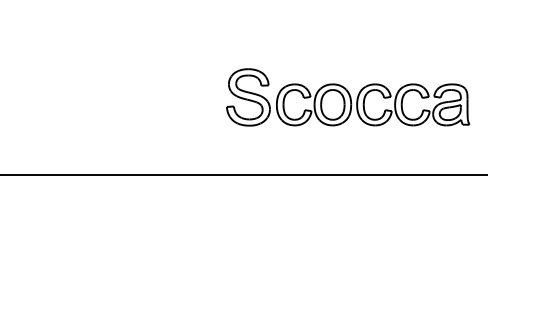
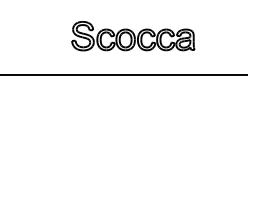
part: (348, 98) -> (133, 36), moved

